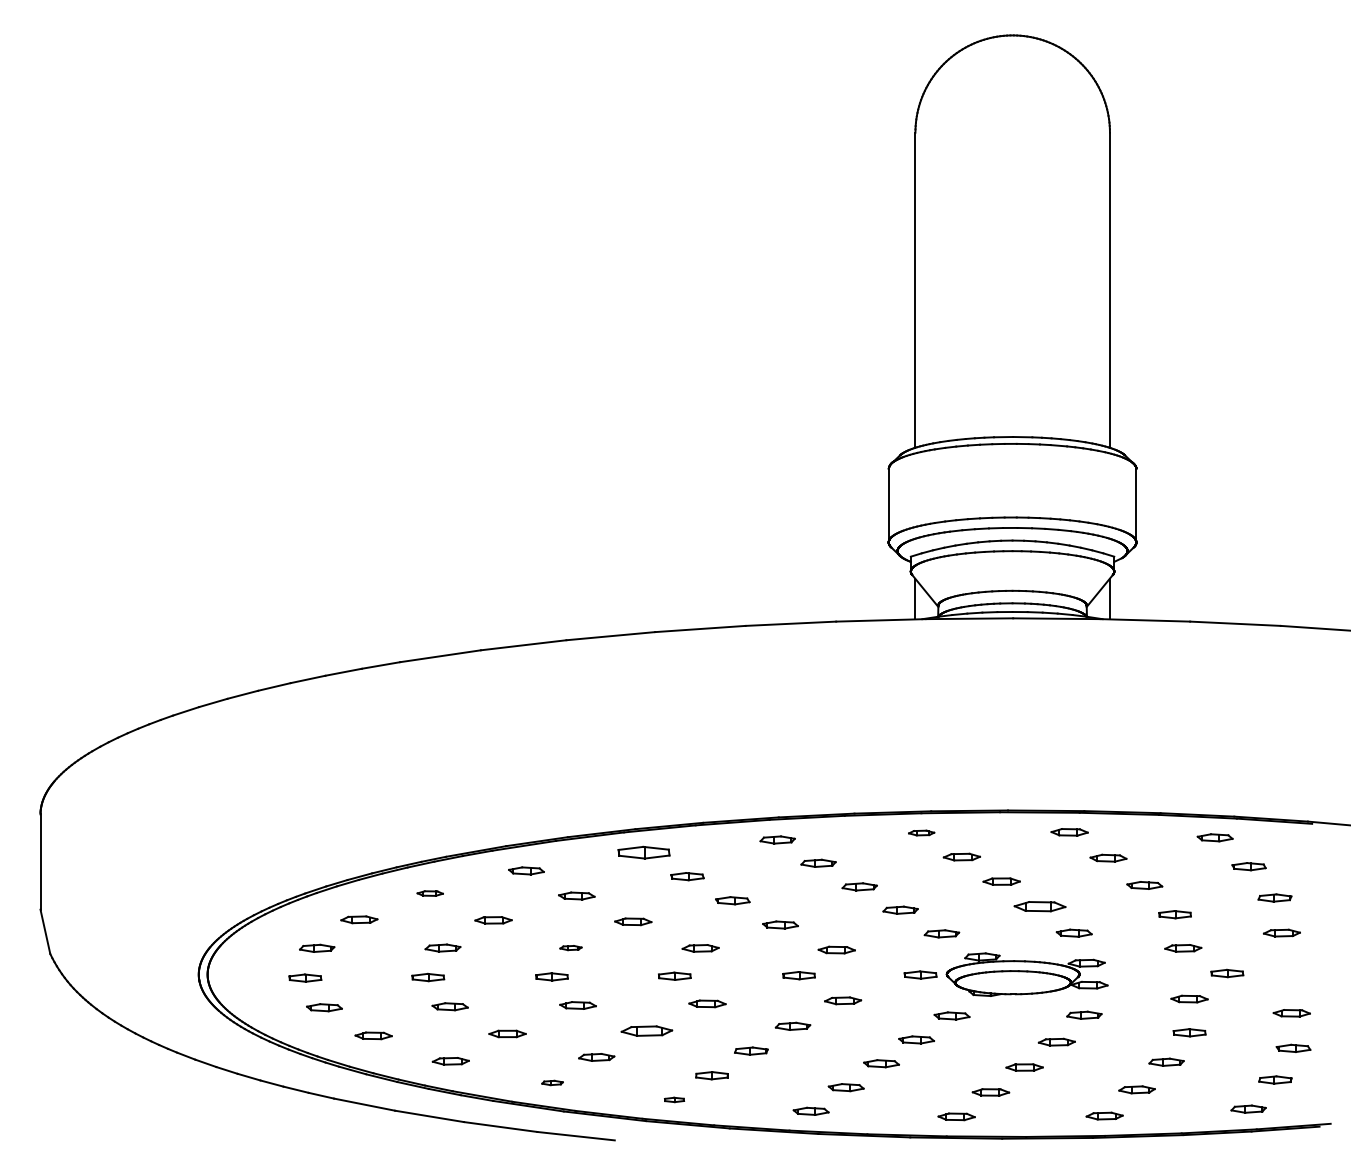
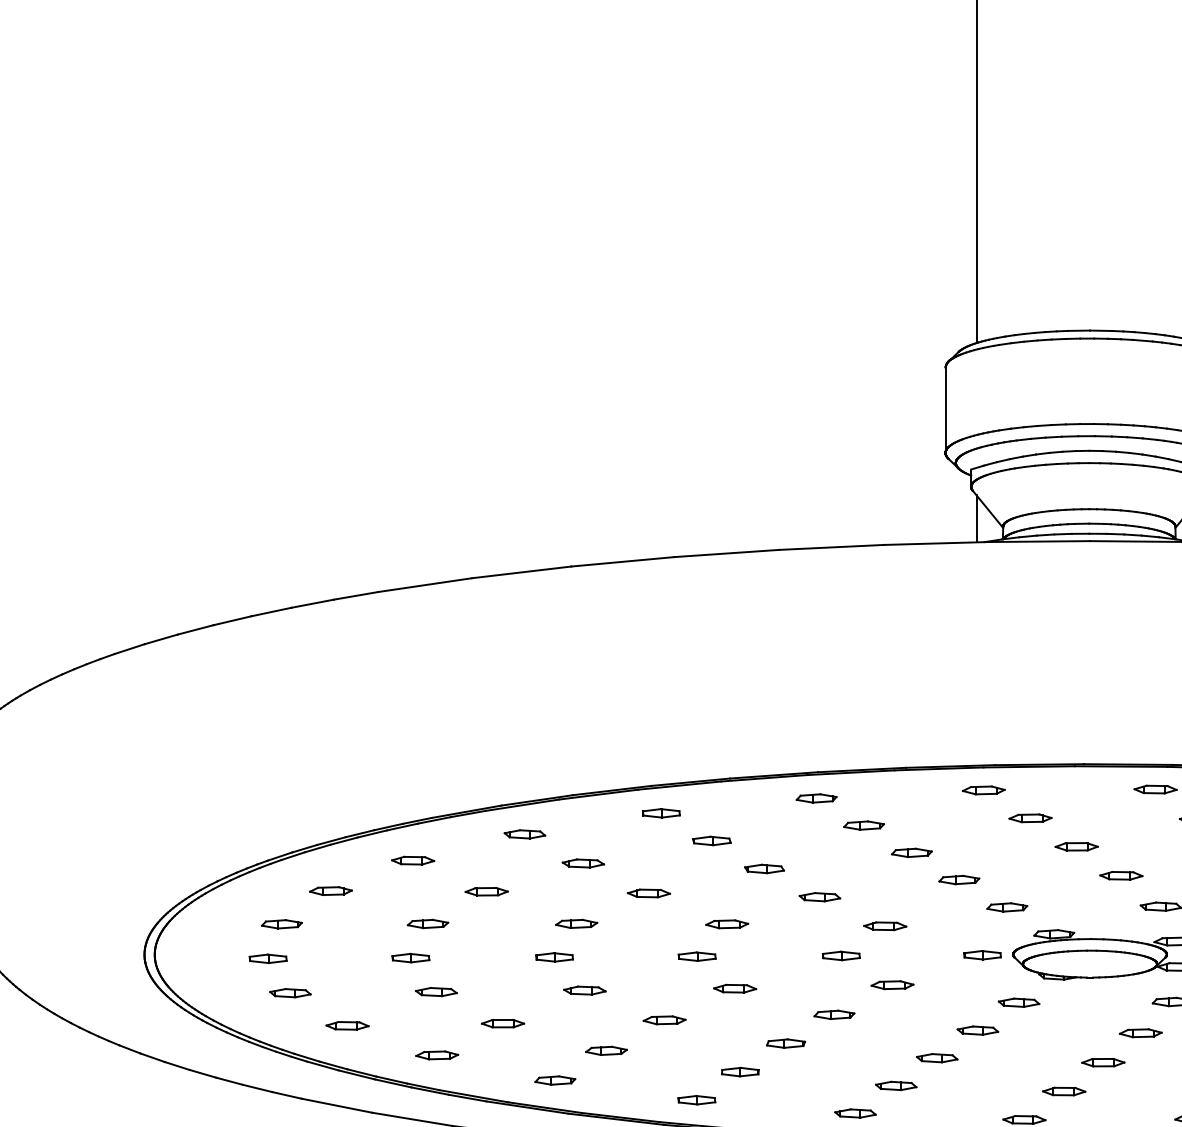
part: (921, 832) -> (983, 789), size x1.43
part: (643, 852) -> (660, 812), size x0.62
part: (430, 893) -> (413, 860), size x1.43
part: (1040, 906) -> (1121, 875), size x0.71
part: (570, 947) -> (576, 923), size x1.67
part: (646, 1030) -> (664, 1019), size x0.71
part: (552, 1082) -> (555, 1080), size x1.67
part: (674, 1099) -> (696, 1099), size x1.67

